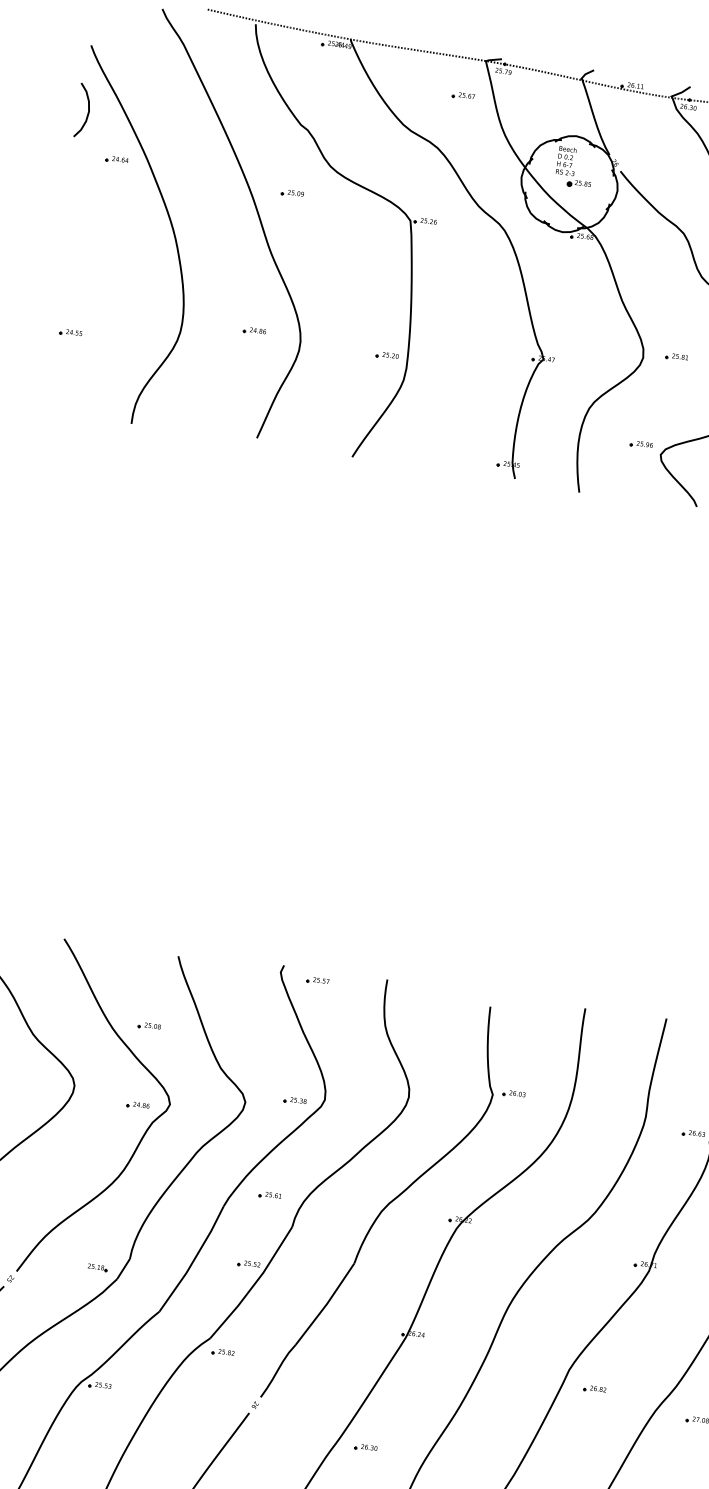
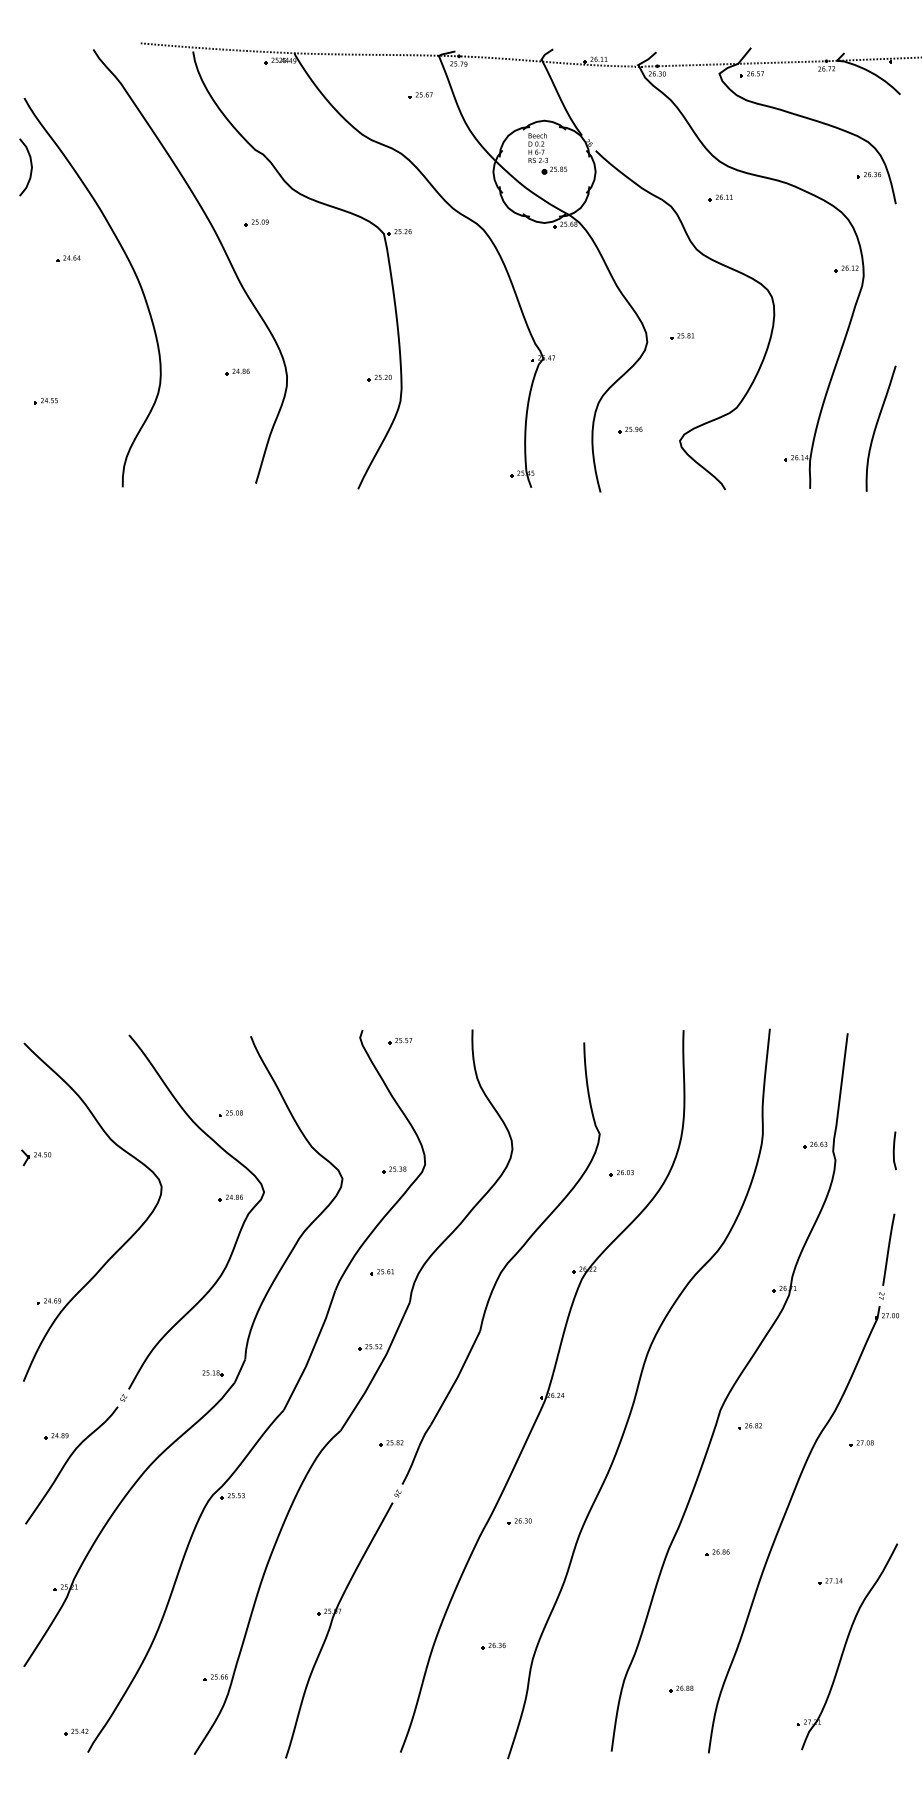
part: (117, 159) -> (68, 258), moved
part: (641, 444) -> (630, 429), moved
part: (513, 1094) -> (621, 1173), moved
part: (223, 1352) -> (391, 1443), moved

